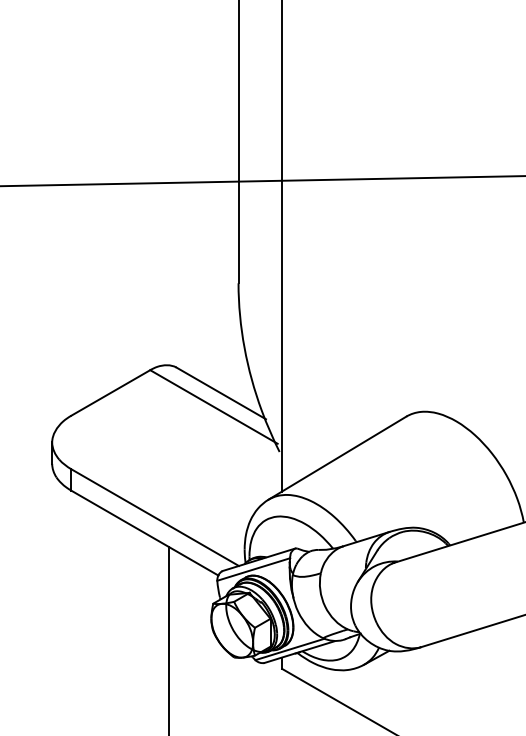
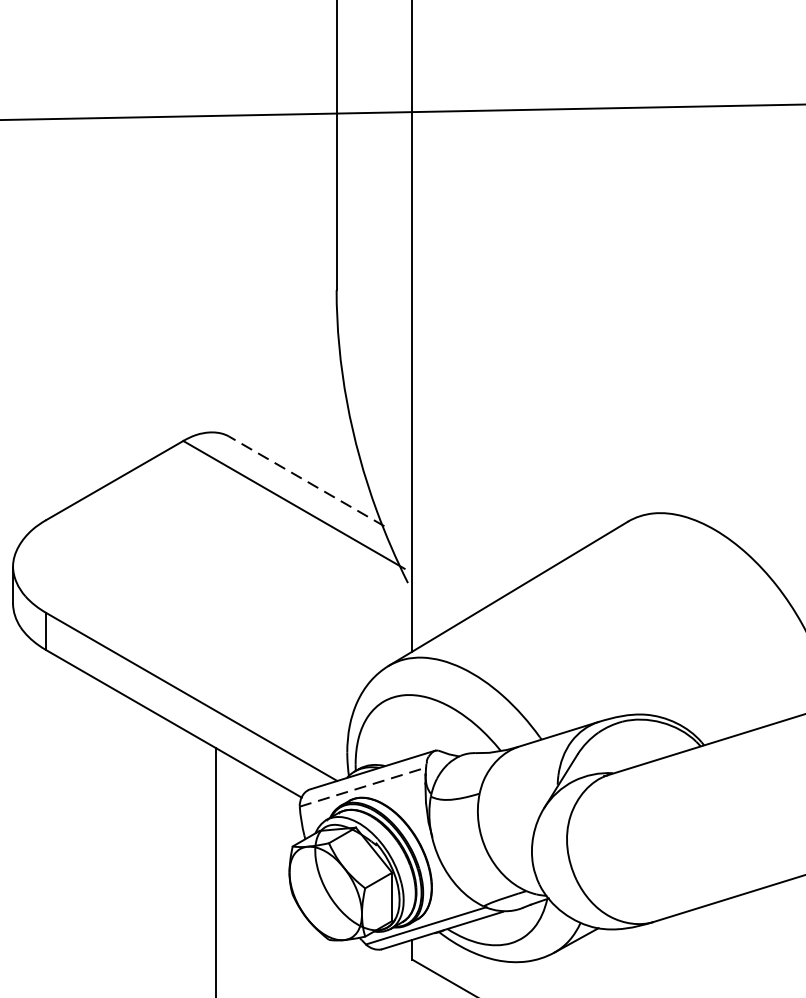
line: (221, 393) -> (307, 481), solid -> dashed
line: (254, 569) -> (364, 787), solid -> dashed

